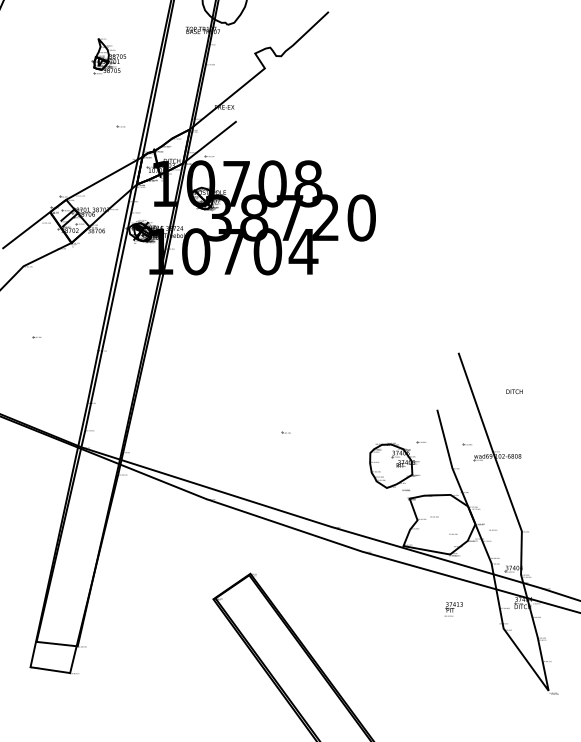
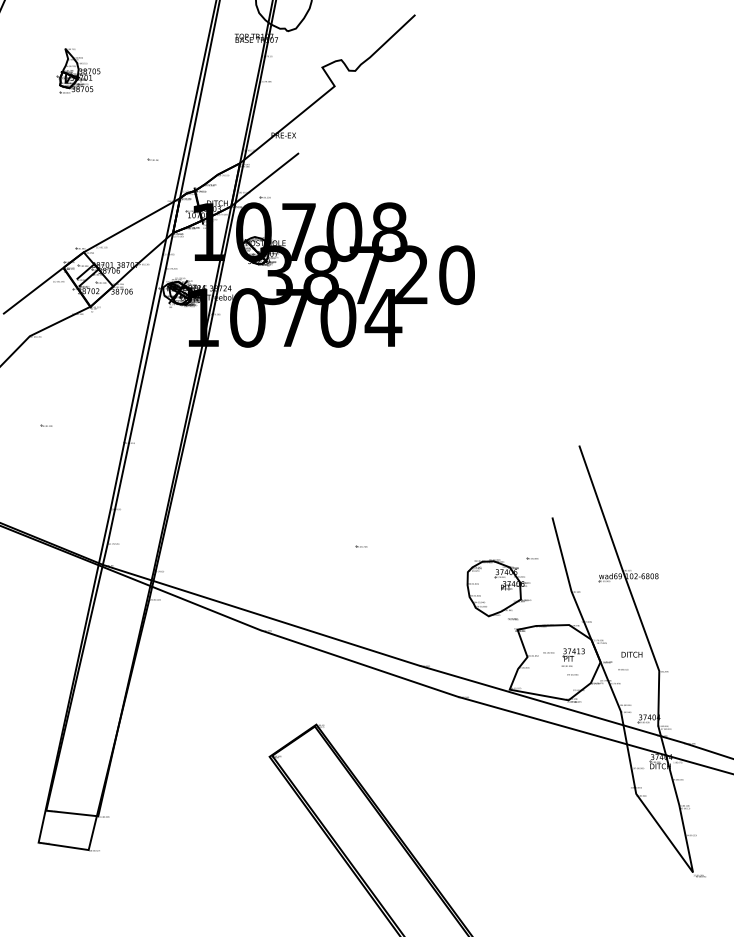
part: (108, 55) -> (78, 70), moved
text: (514, 391) -> (631, 654), moved
part: (467, 444) -> (590, 561), removed
part: (453, 609) -> (572, 657), moved

